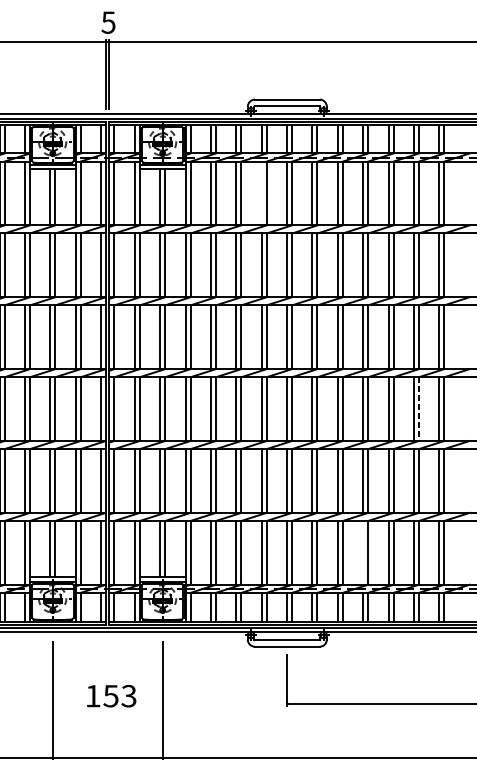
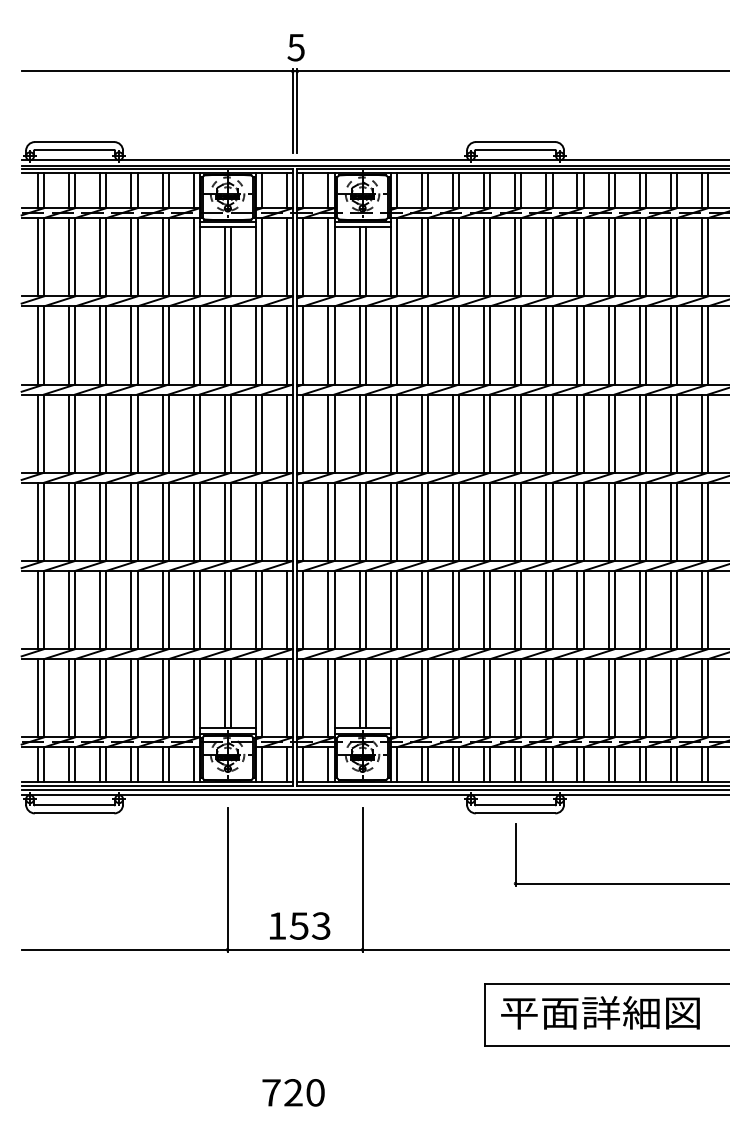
line: (262, 193) -> (484, 257), added
line: (419, 409) -> (677, 522), dashed -> solid
line: (363, 553) -> (608, 698), added
text: (112, 695) -> (300, 925), moved

